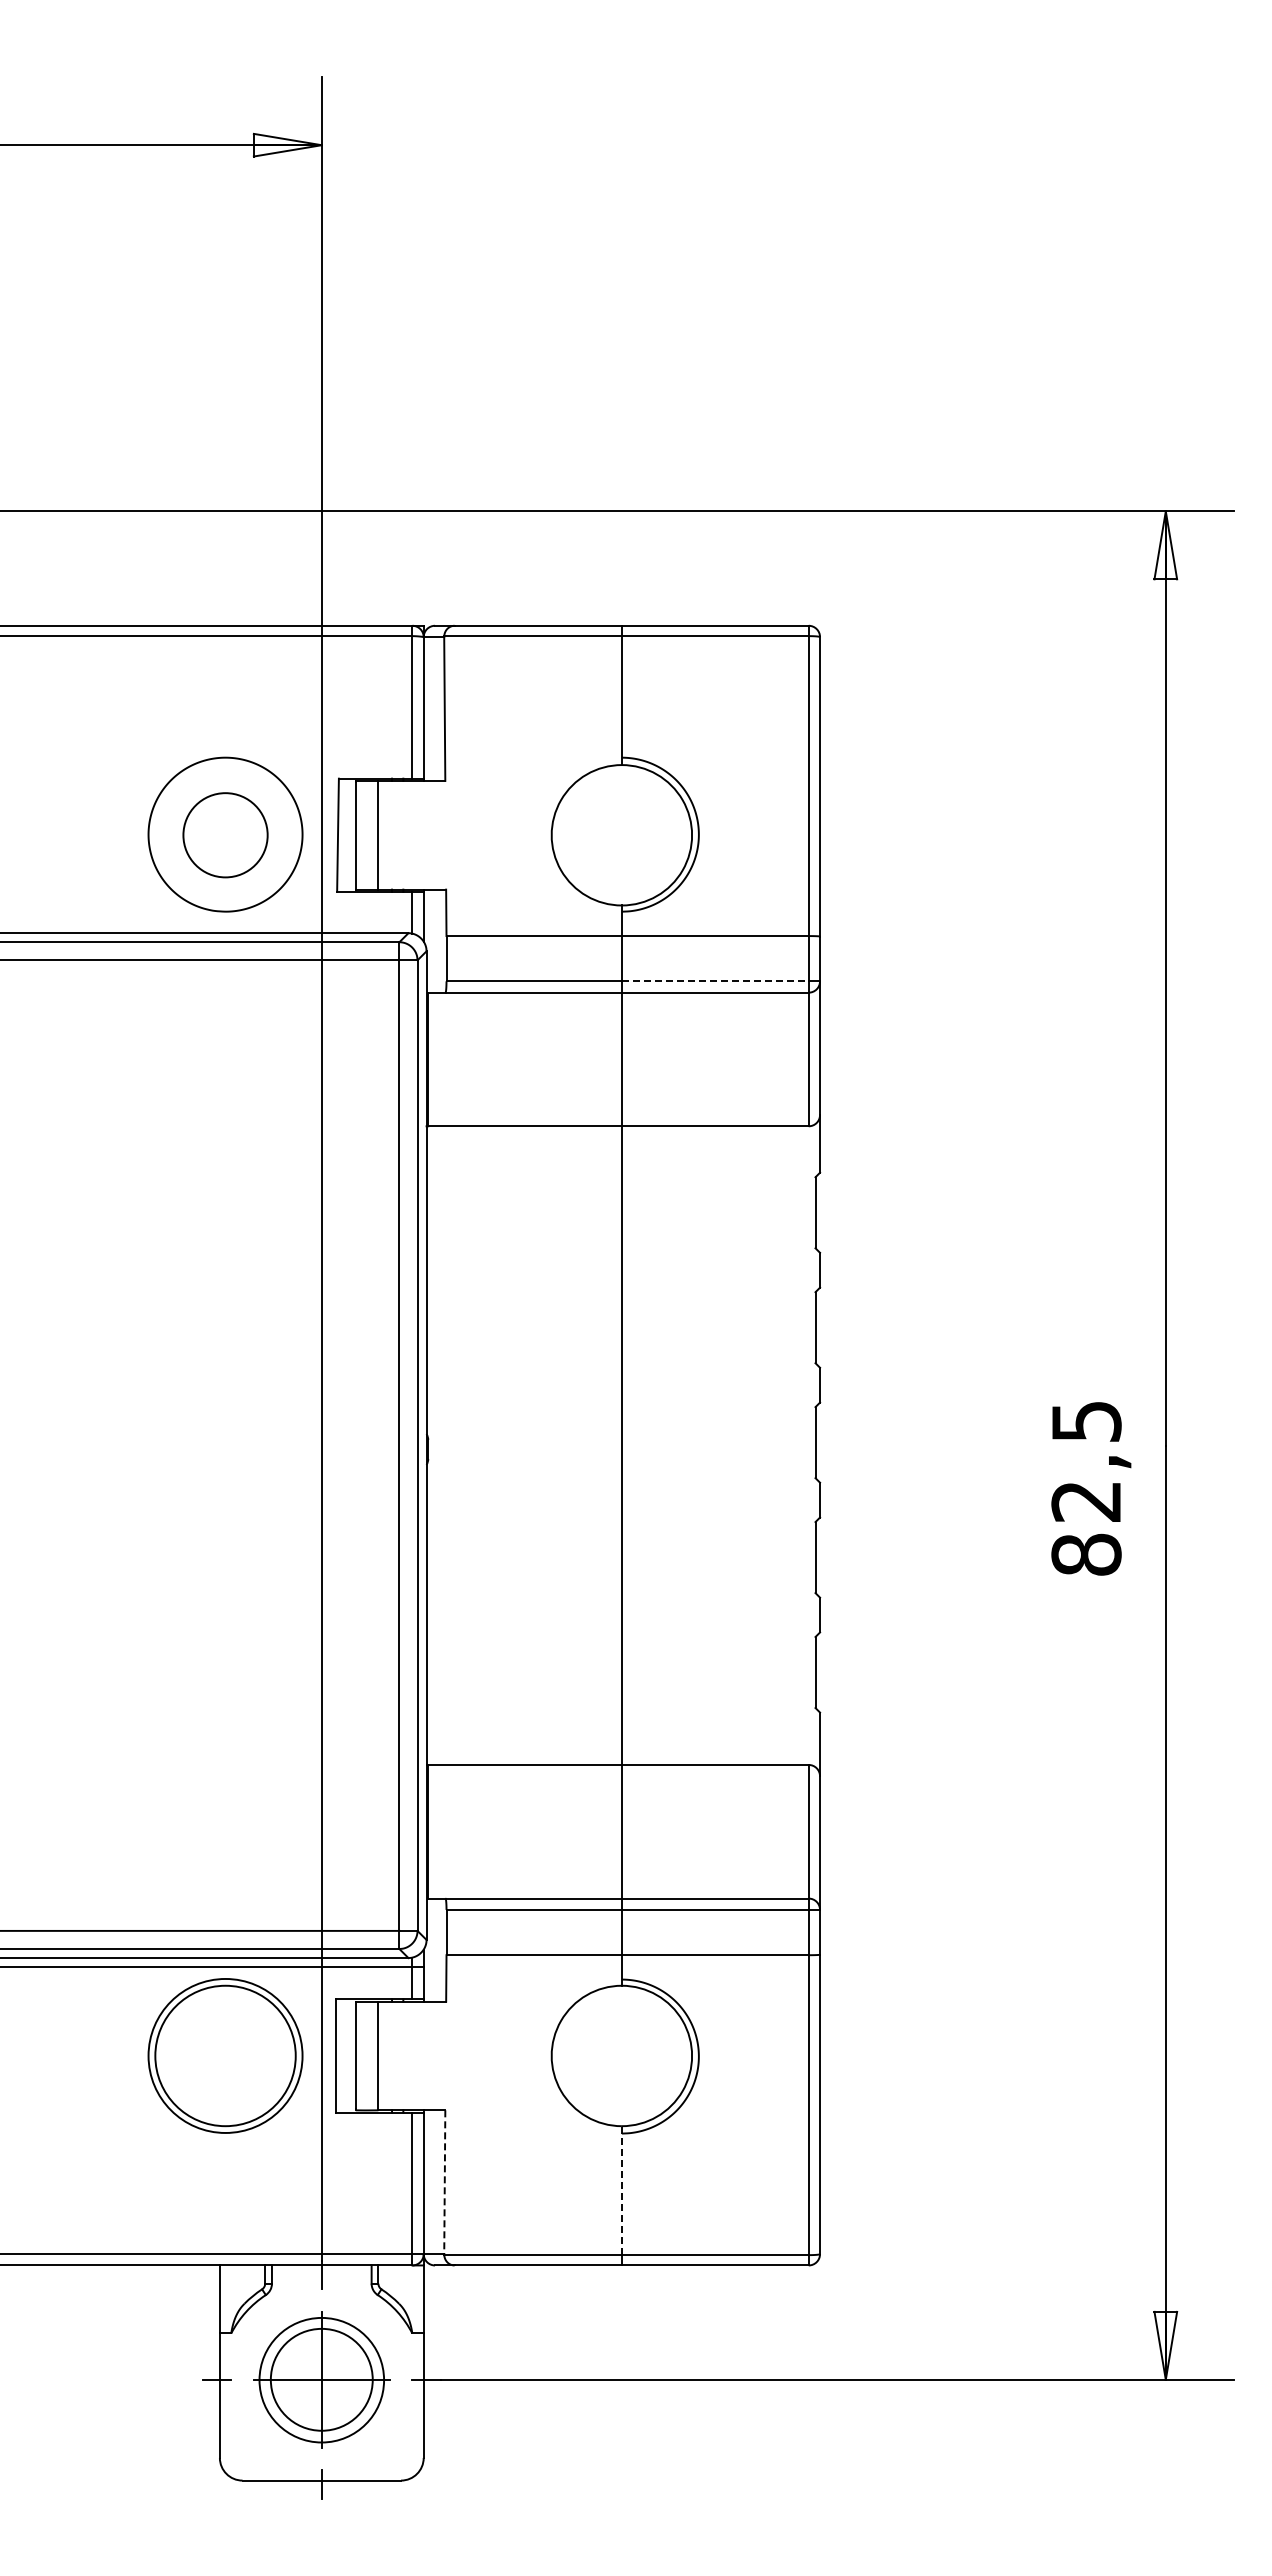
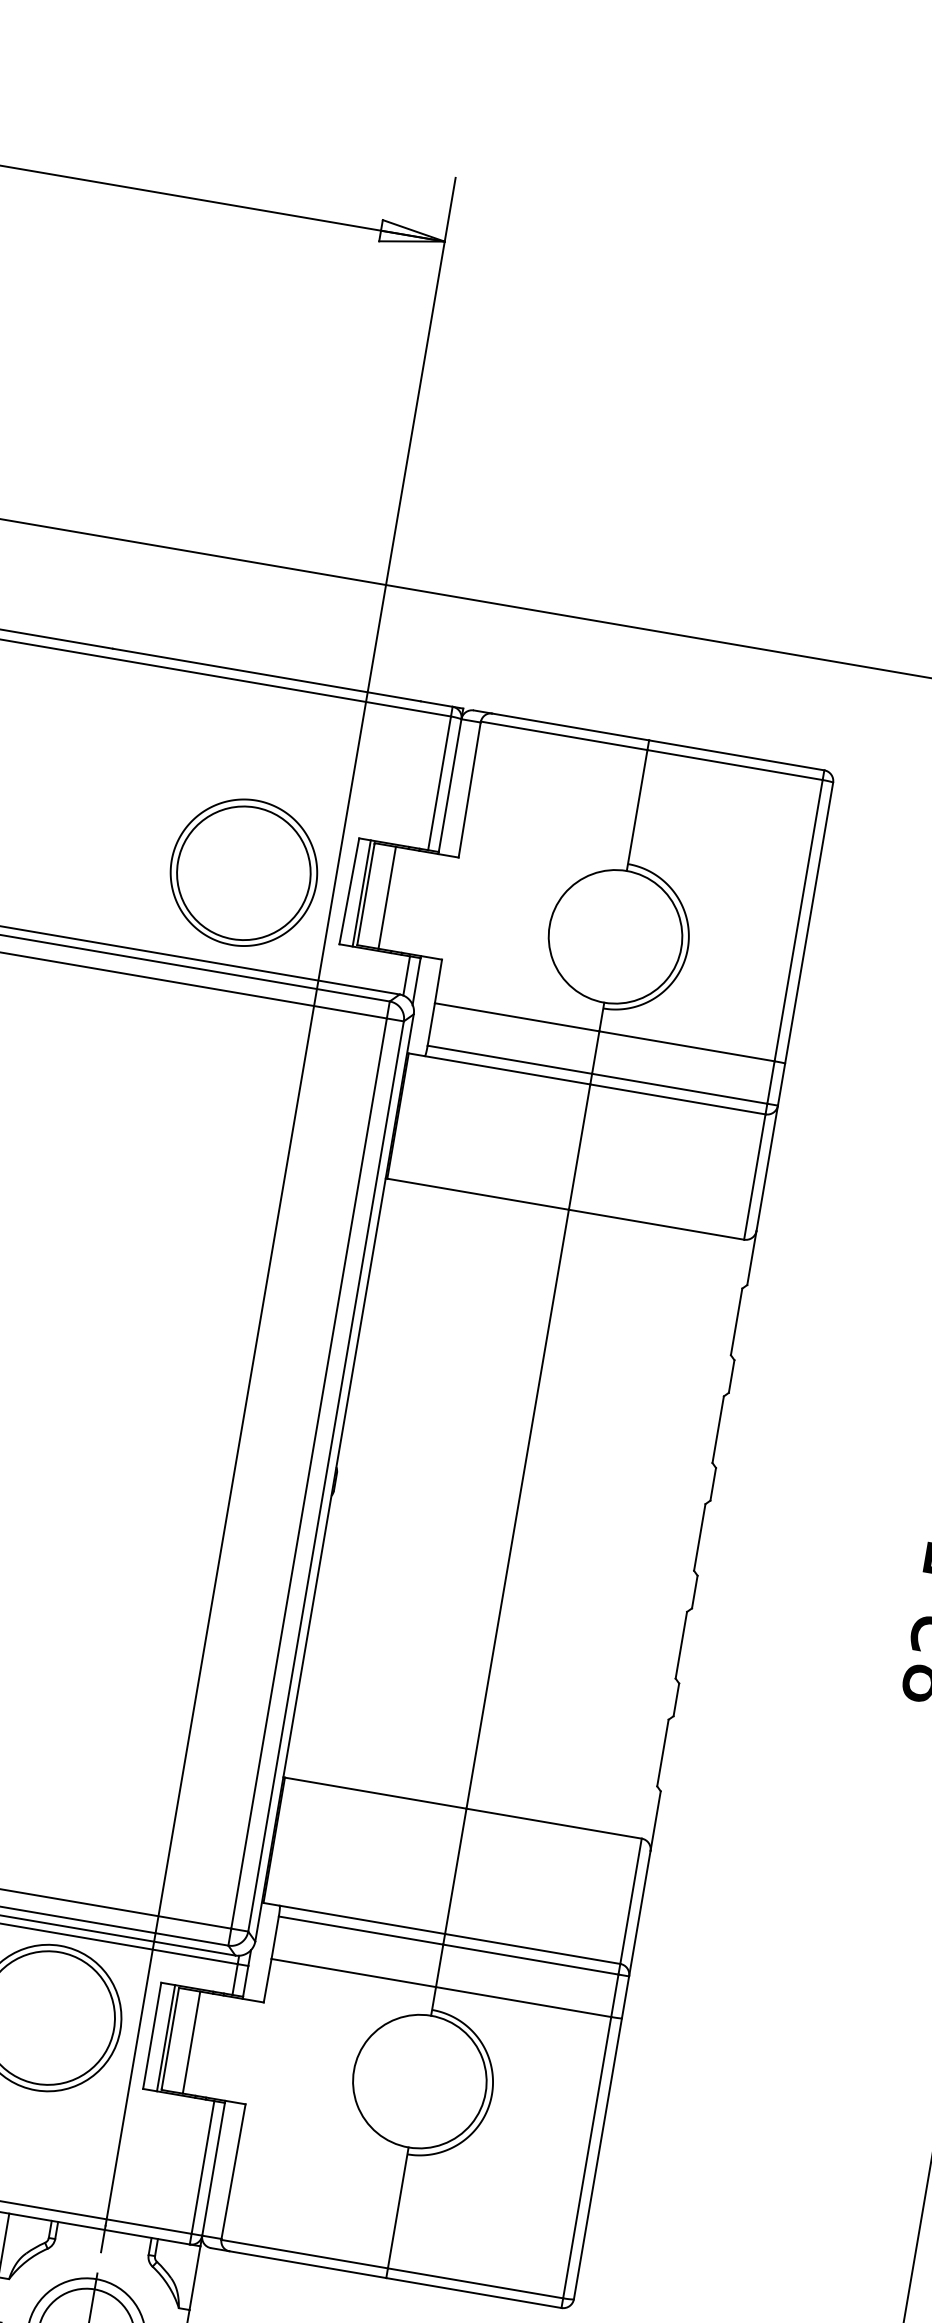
line: (351, 834) -> (362, 892), added
circle: (225, 835) -> (243, 873), size x1.67
line: (715, 981) -> (679, 1088), dashed -> solid
line: (351, 2055) -> (166, 2037), added
line: (444, 2182) -> (233, 2171), dashed -> solid
line: (621, 2190) -> (397, 2207), dashed -> solid

